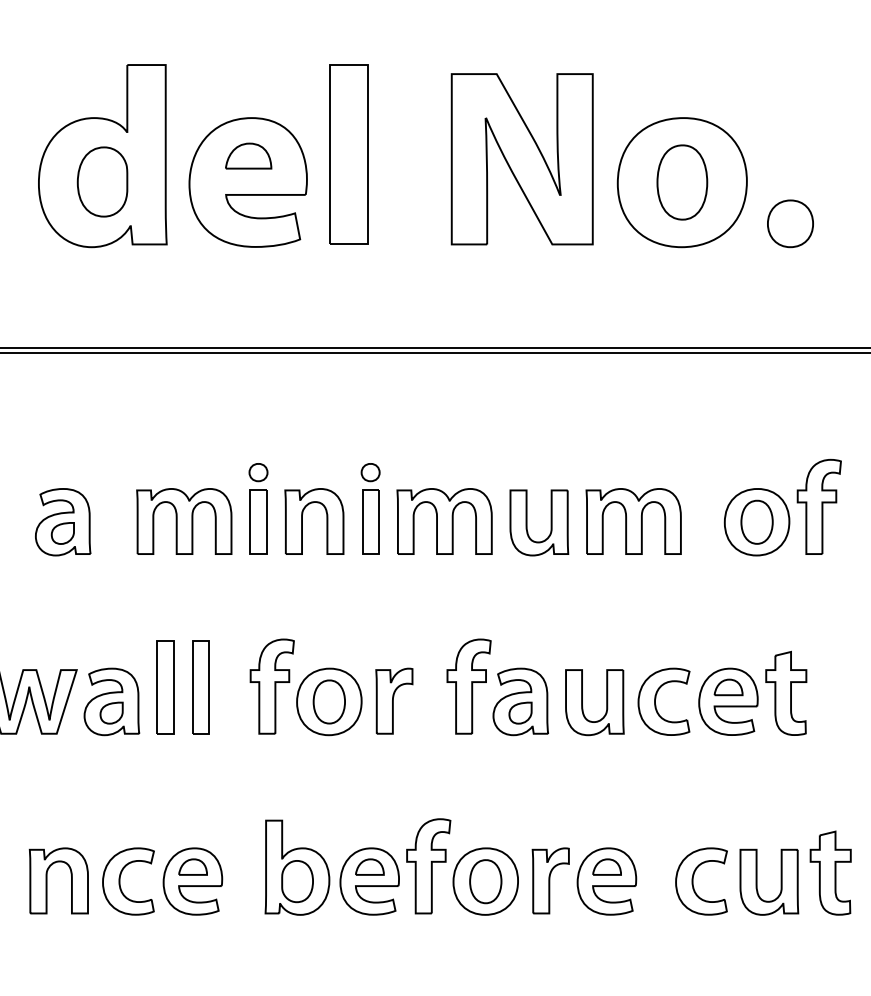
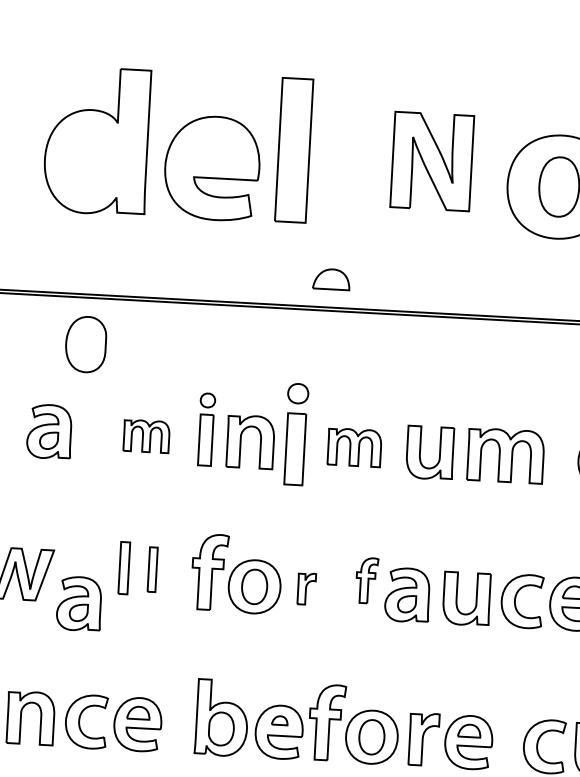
part: (248, 155) -> (331, 278), moved
part: (521, 159) -> (431, 161), size x0.7
part: (102, 181) -> (85, 344), moved
part: (370, 508) -> (295, 434), size x1.4
part: (184, 521) -> (146, 436), size x0.6
part: (444, 521) -> (354, 447), size x0.7
part: (468, 686) -> (366, 580), size x0.6
part: (165, 687) -> (124, 568), size x0.7
part: (200, 687) -> (152, 569), size x0.6
part: (394, 700) -> (306, 588), size x0.6
part: (111, 701) -> (79, 603), moved
part: (369, 866) -> (279, 720), size x0.7

